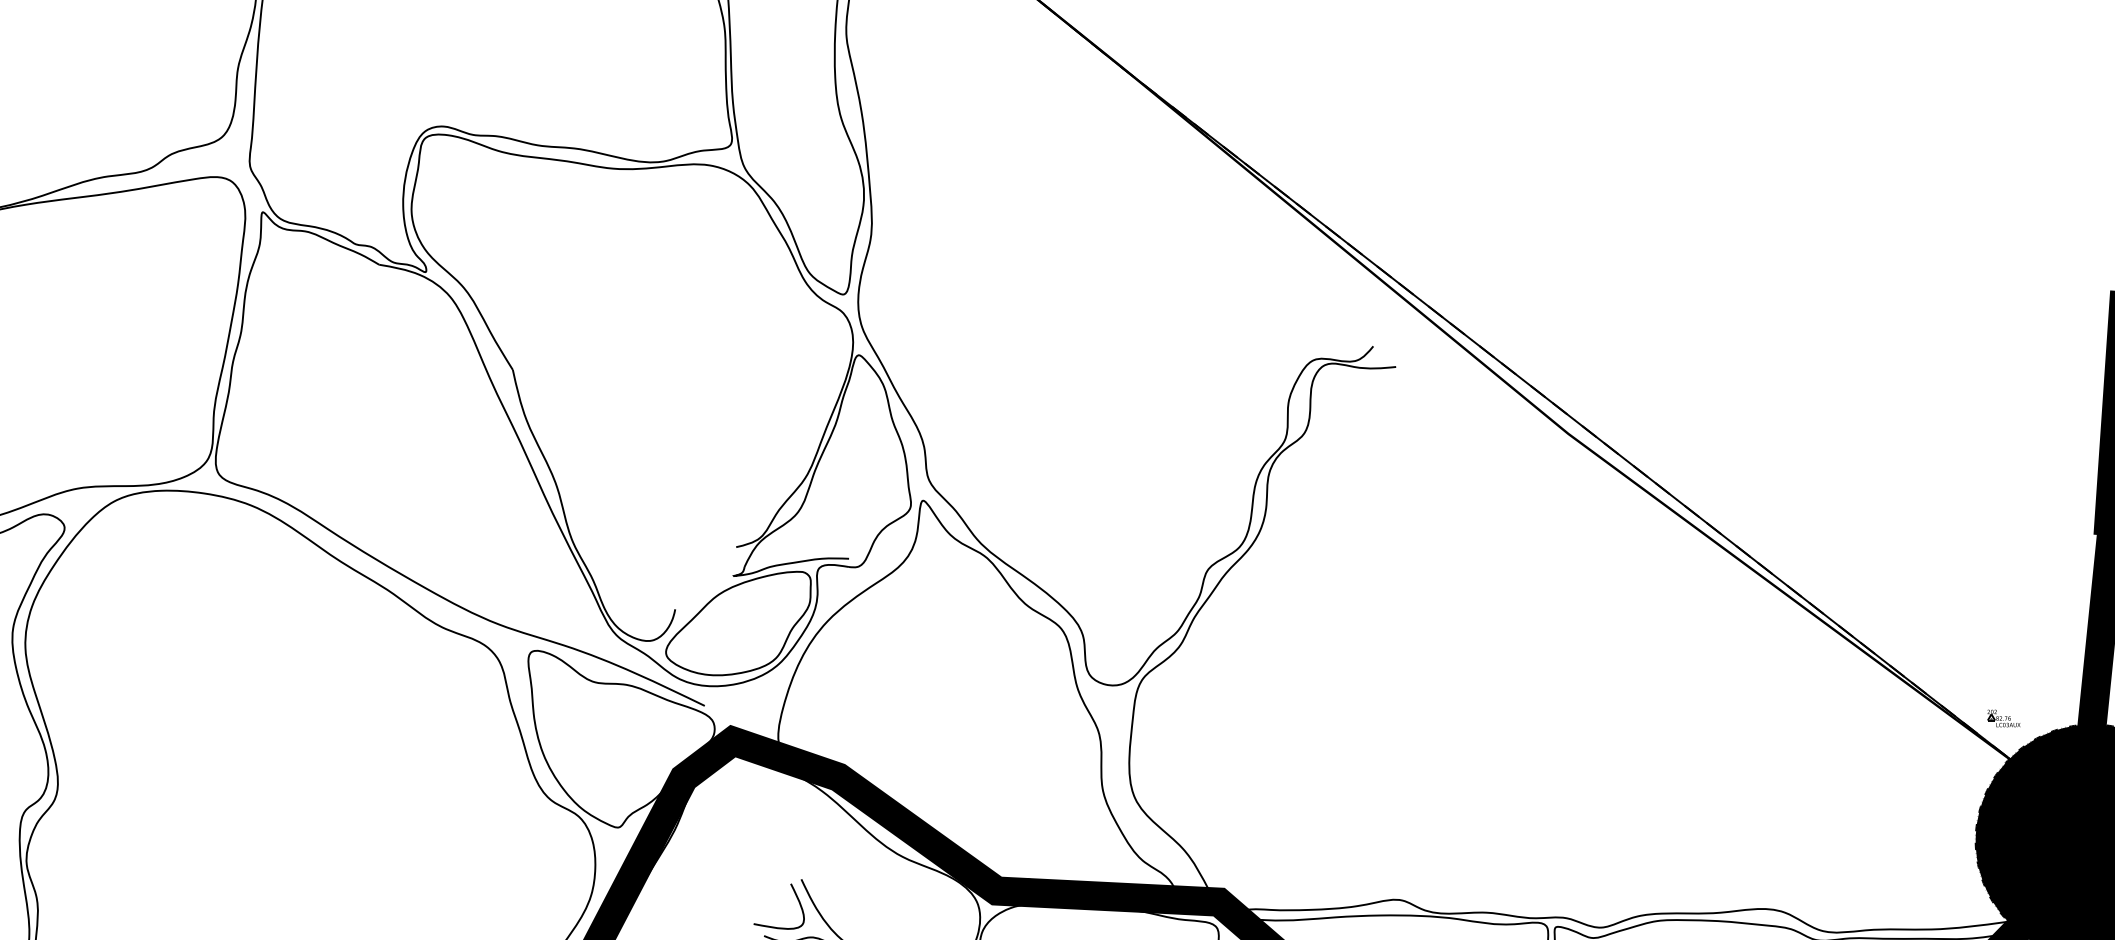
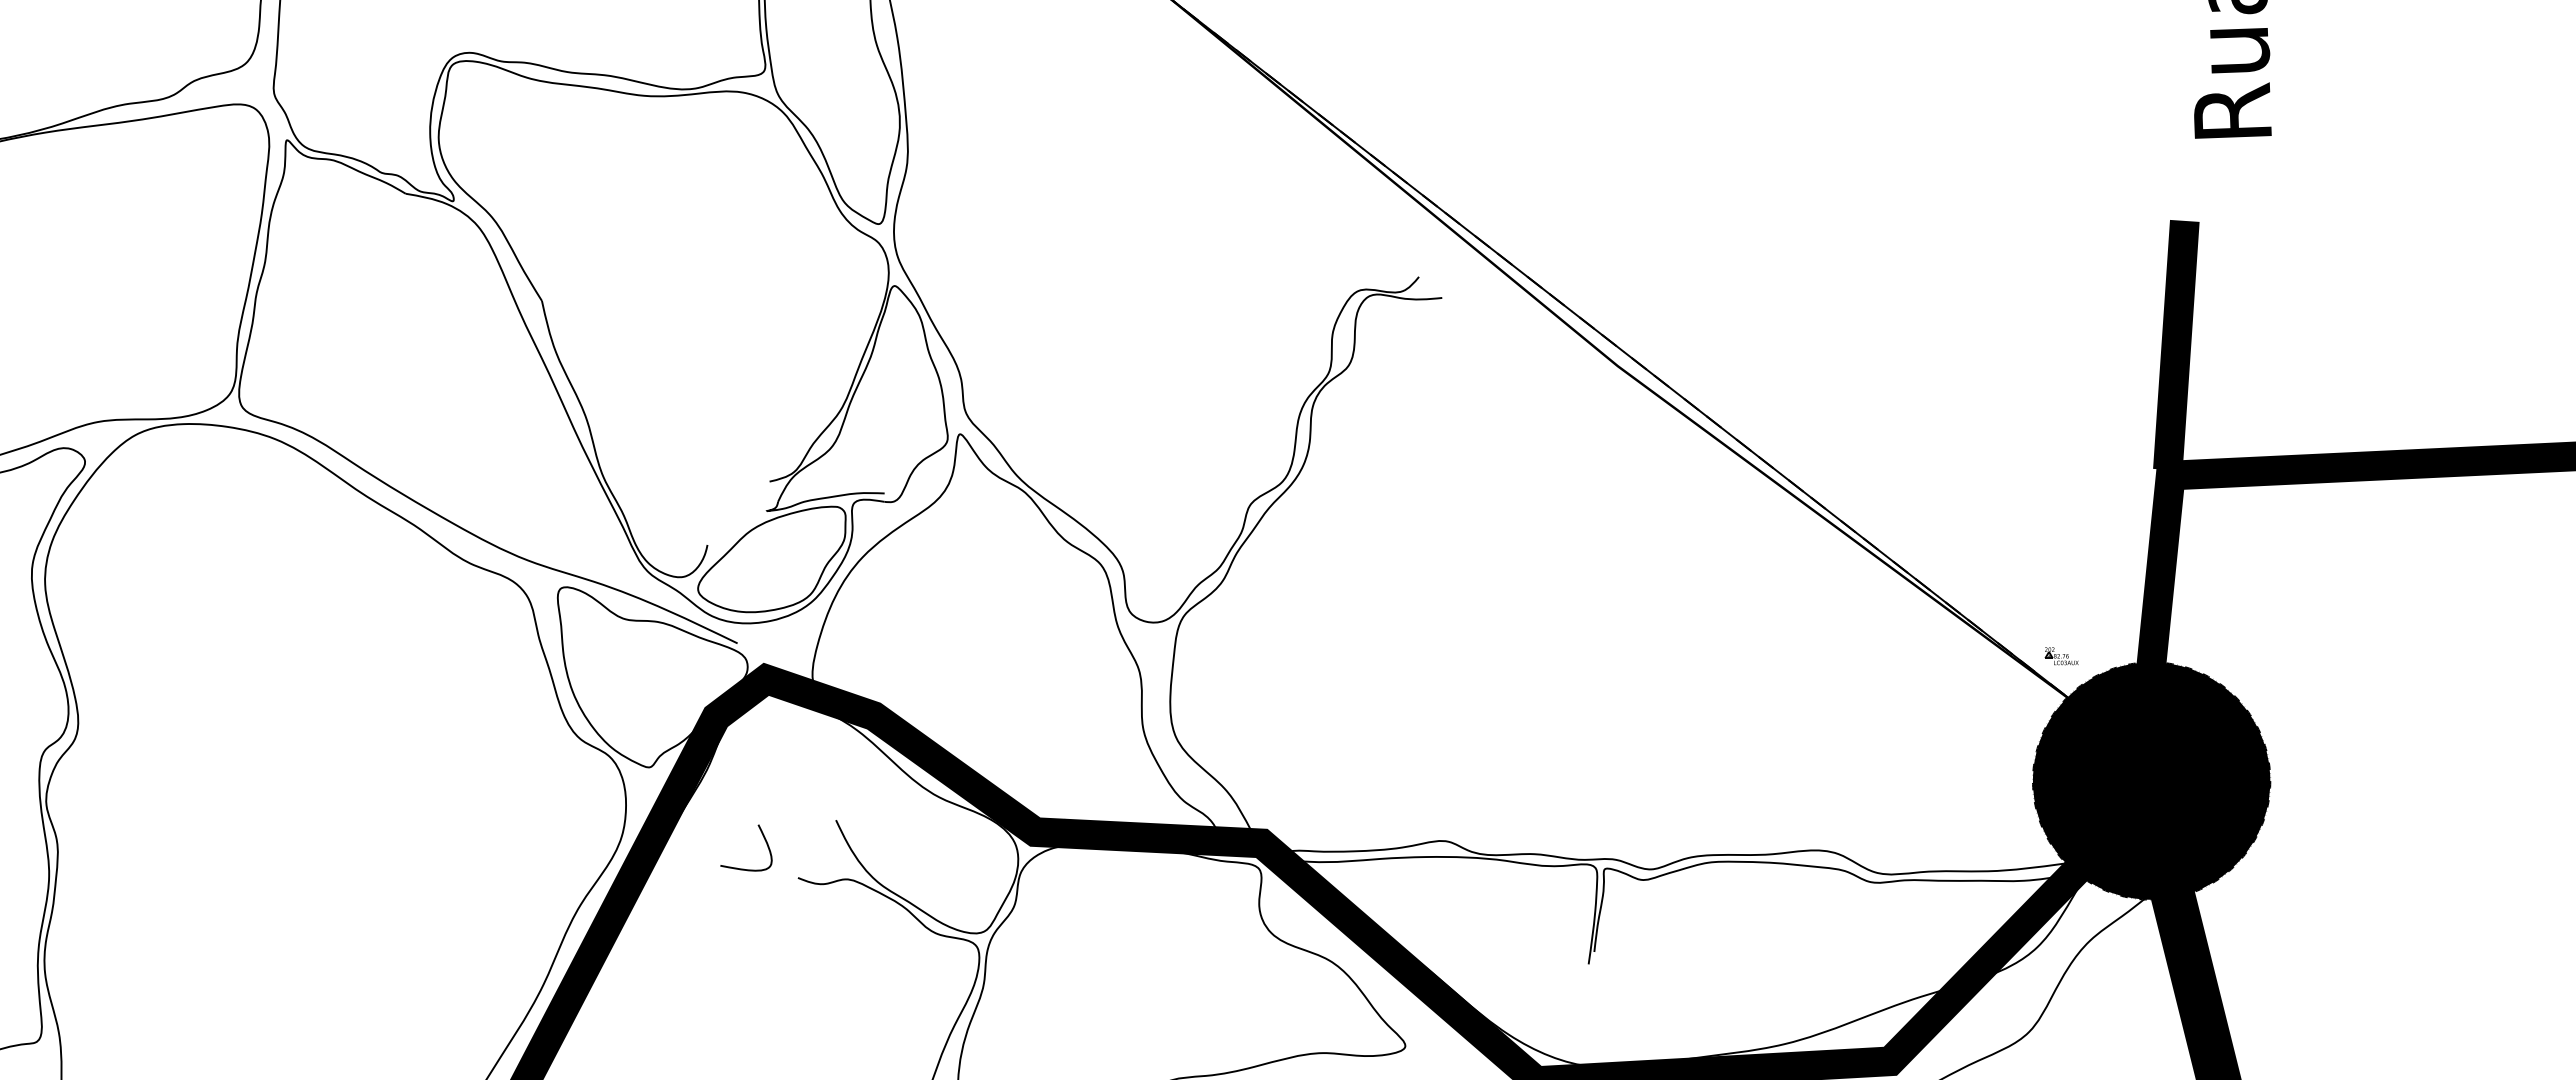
curve: (795, 897) -> (763, 838), moved

